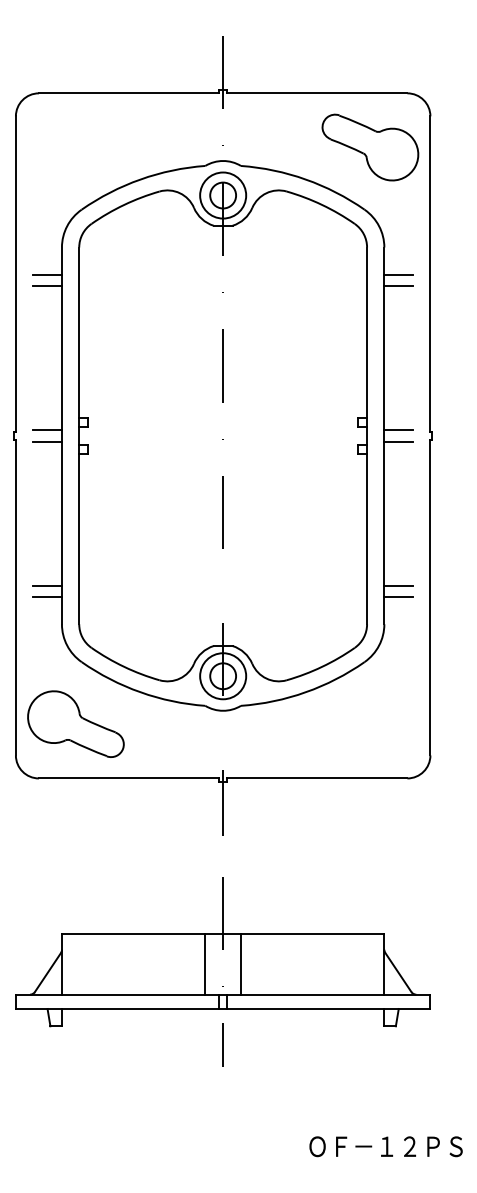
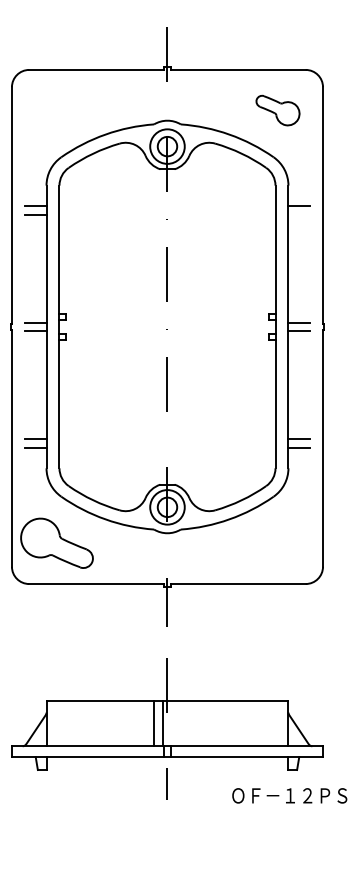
part: (370, 147) -> (278, 110), size x0.6
line: (398, 286) -> (299, 214), removed
line: (241, 964) -> (163, 723), moved
text: (385, 1146) -> (289, 795), moved

